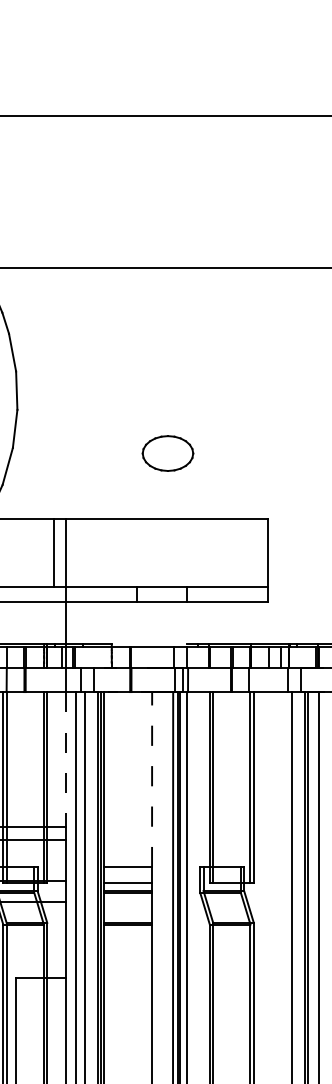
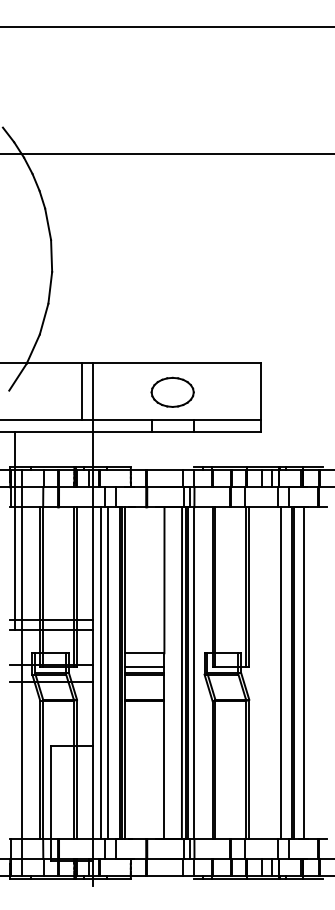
part: (167, 452) -> (172, 391), moved
line: (65, 760) -> (92, 564), dashed -> solid
line: (152, 779) -> (164, 580), dashed -> solid

